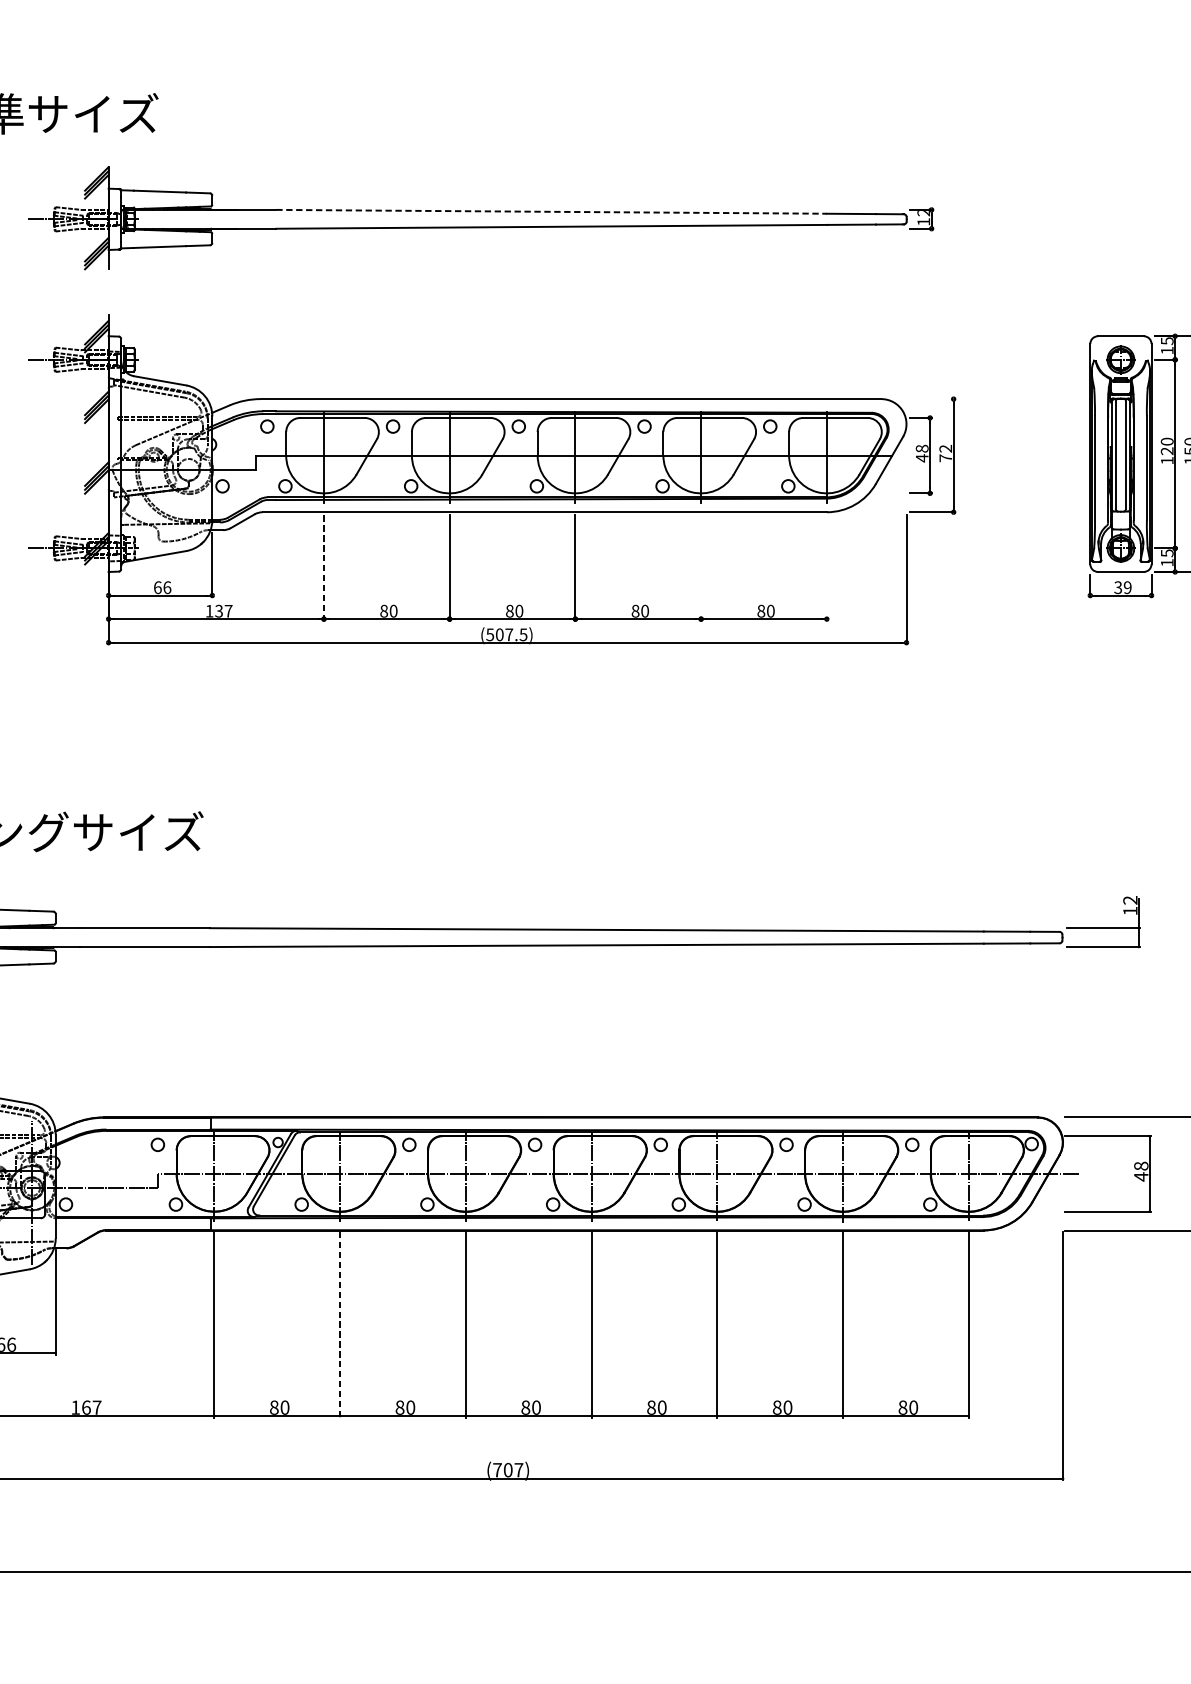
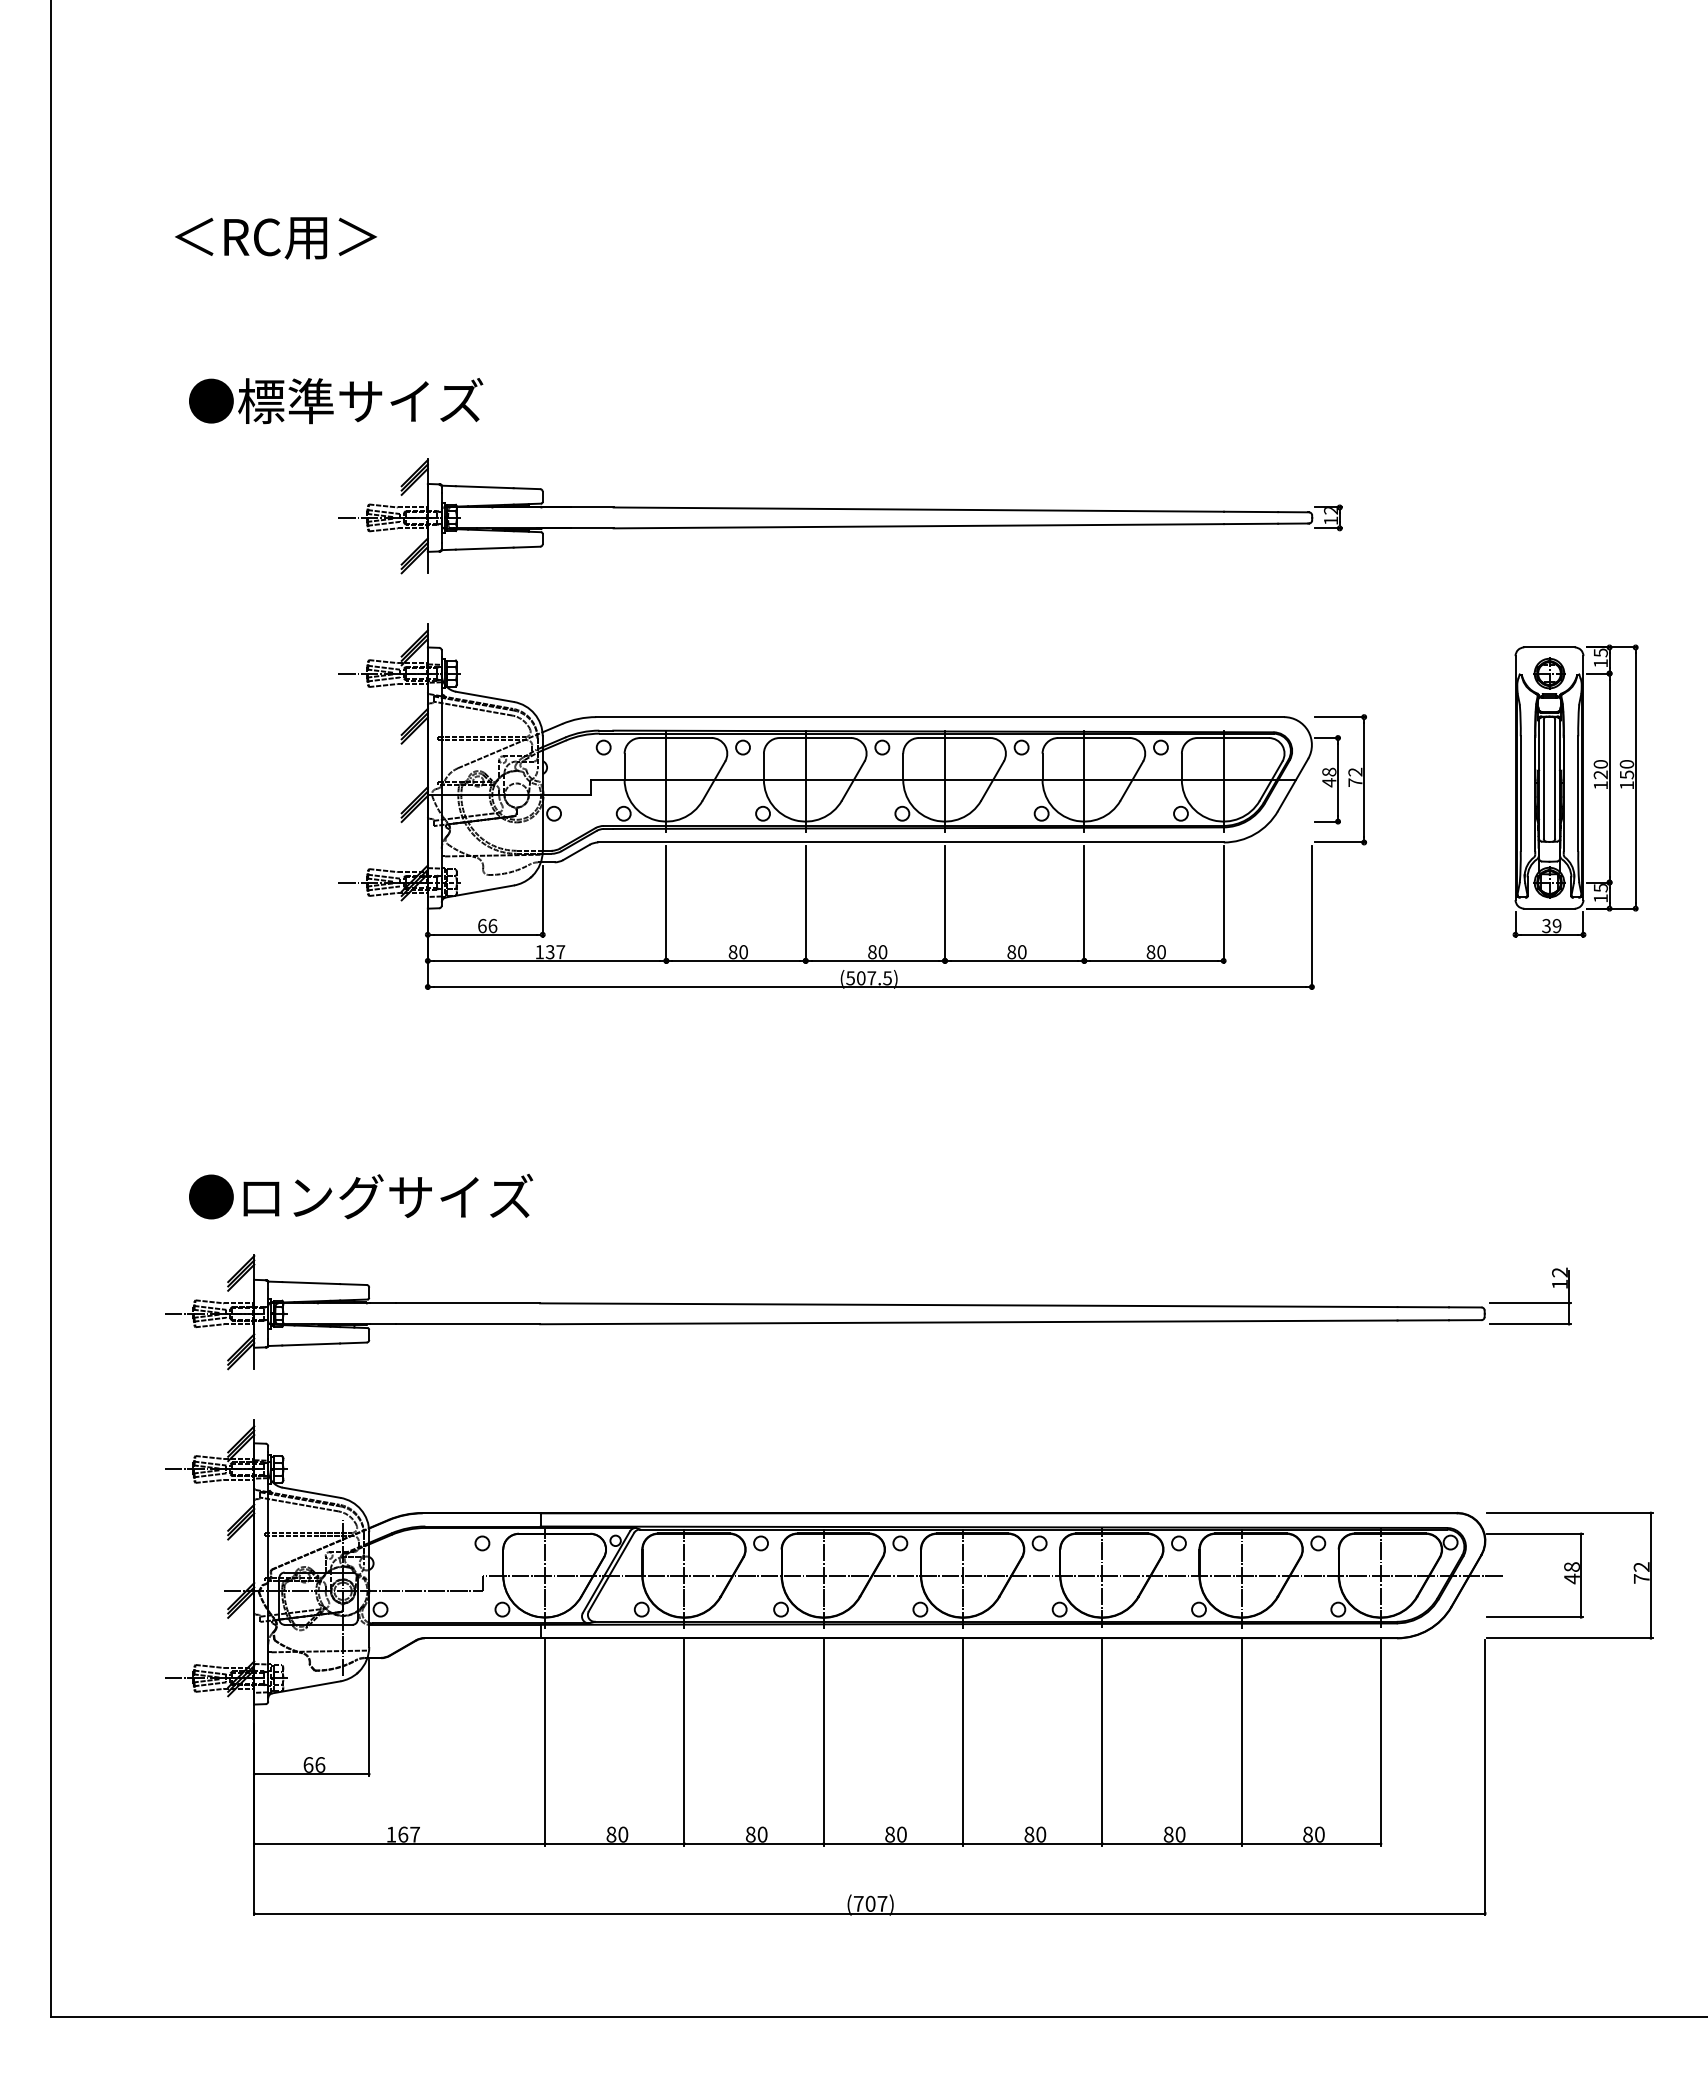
line: (552, 211) -> (919, 509), dashed -> solid
line: (932, 399) -> (1340, 717), added
line: (701, 567) -> (1084, 903), added
line: (826, 567) -> (1223, 903), added
line: (324, 568) -> (666, 904), dashed -> solid
line: (340, 1324) -> (684, 1742), dashed -> solid

